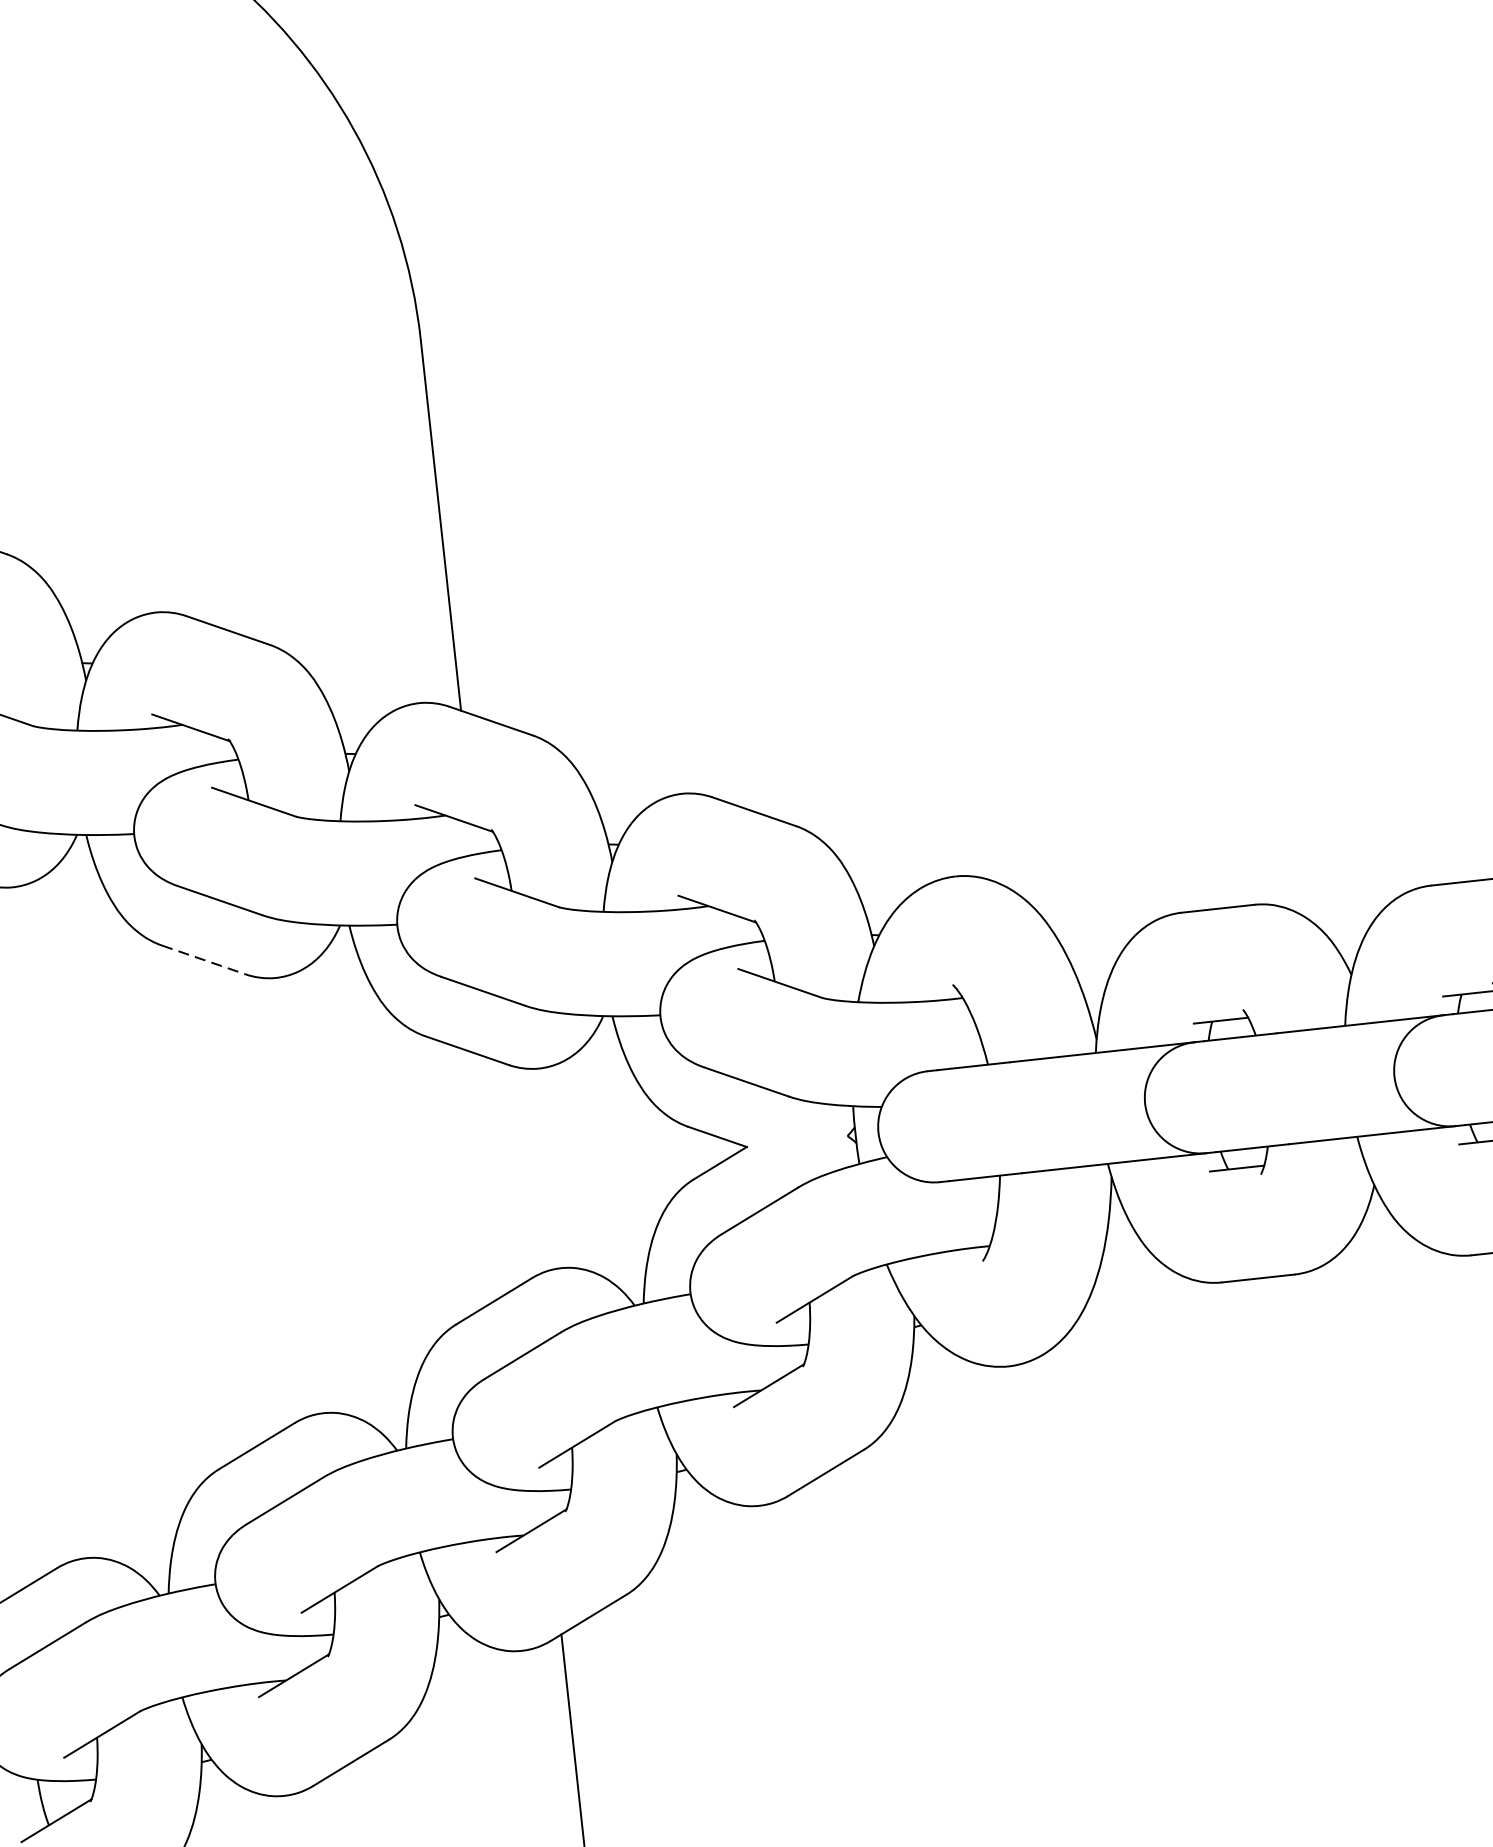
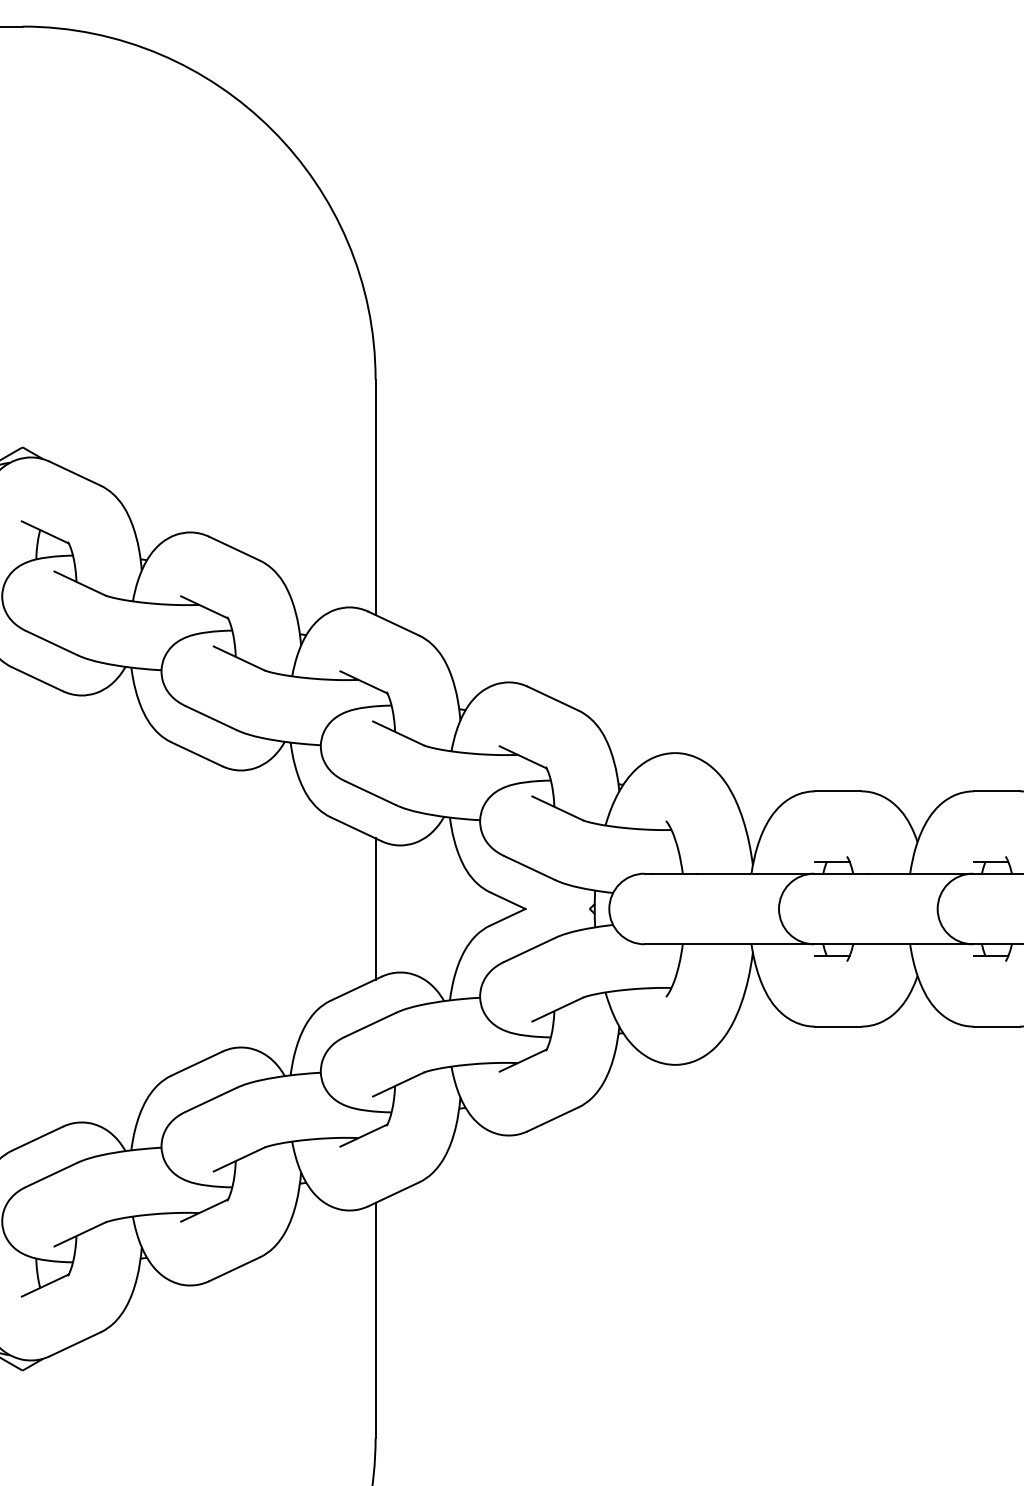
line: (205, 960) -> (197, 754), dashed -> solid
line: (511, 1171) -> (375, 908), added

